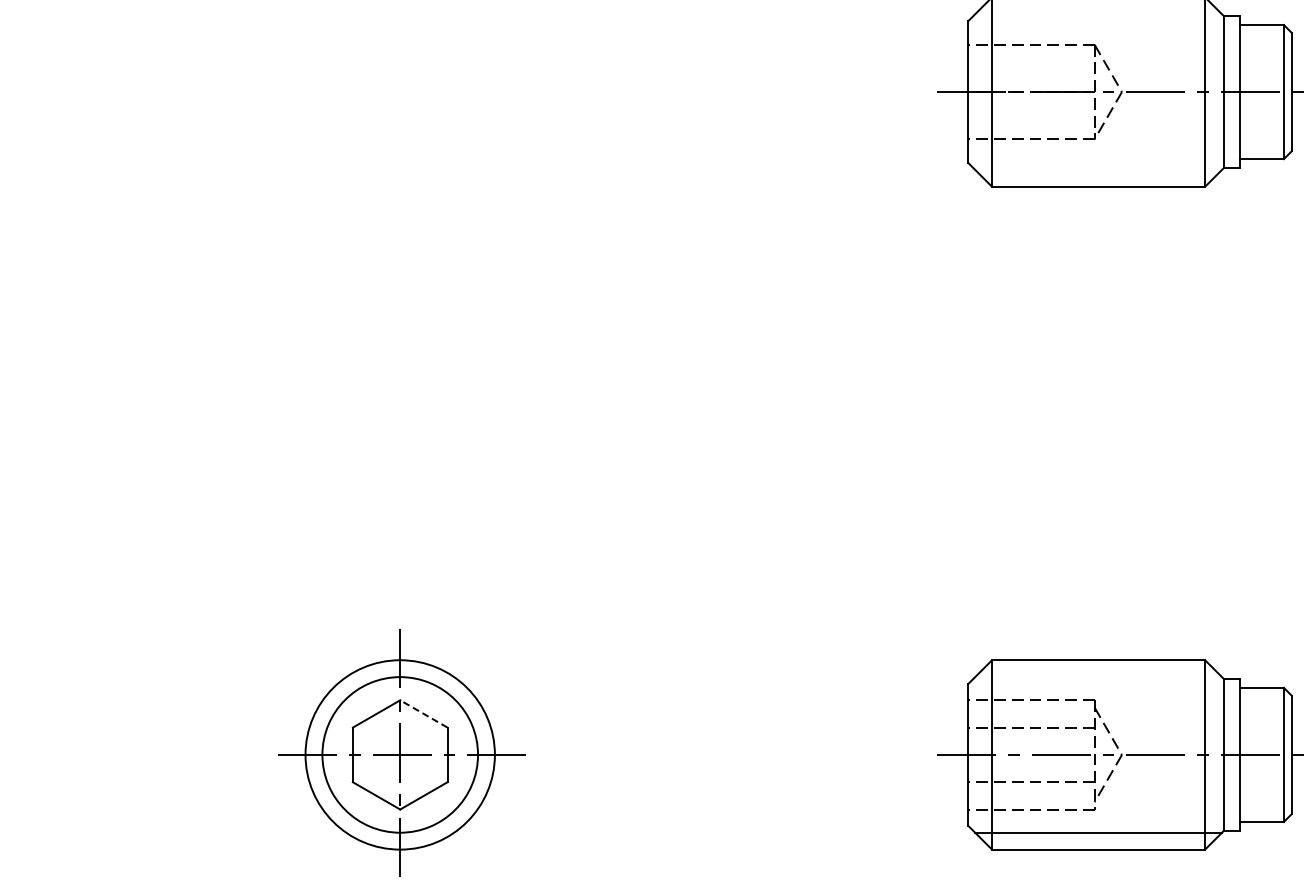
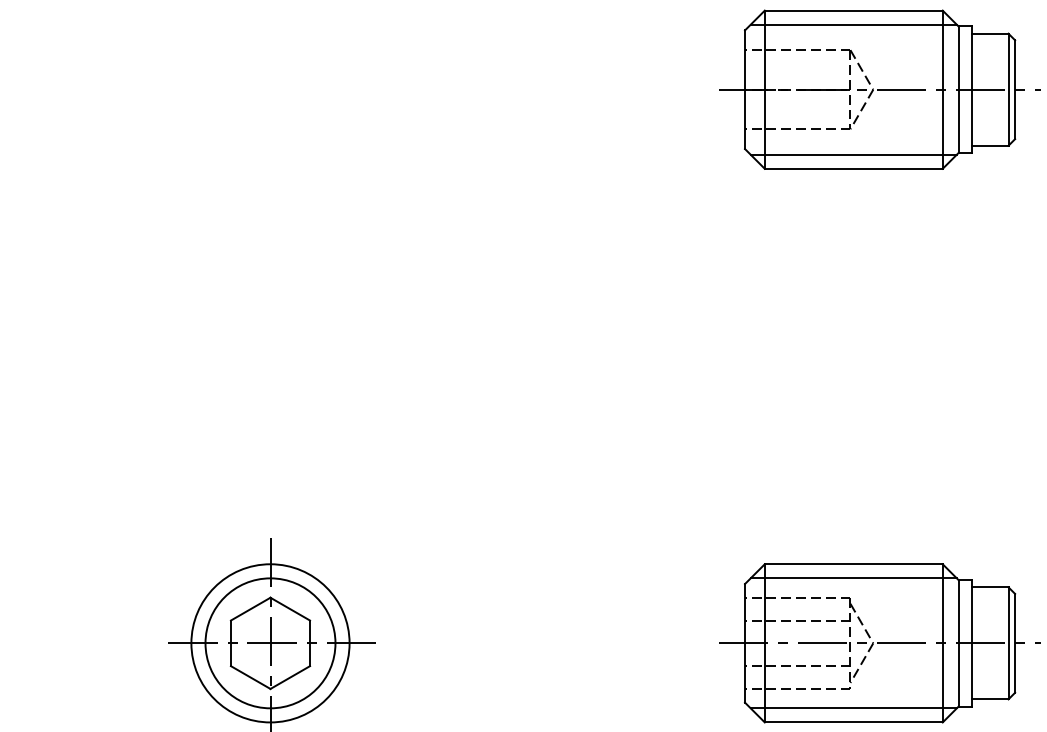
line: (1098, 14) -> (853, 24), added
line: (1098, 169) -> (853, 154), added
line: (1098, 677) -> (853, 578), added
line: (423, 713) -> (289, 608), dashed -> solid

